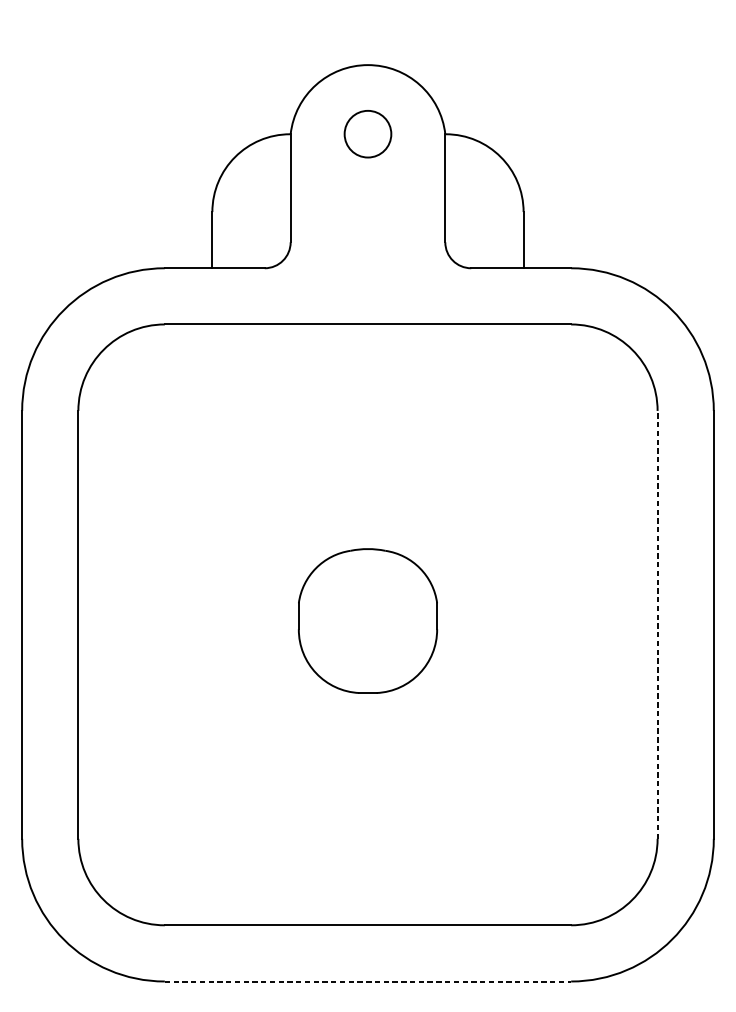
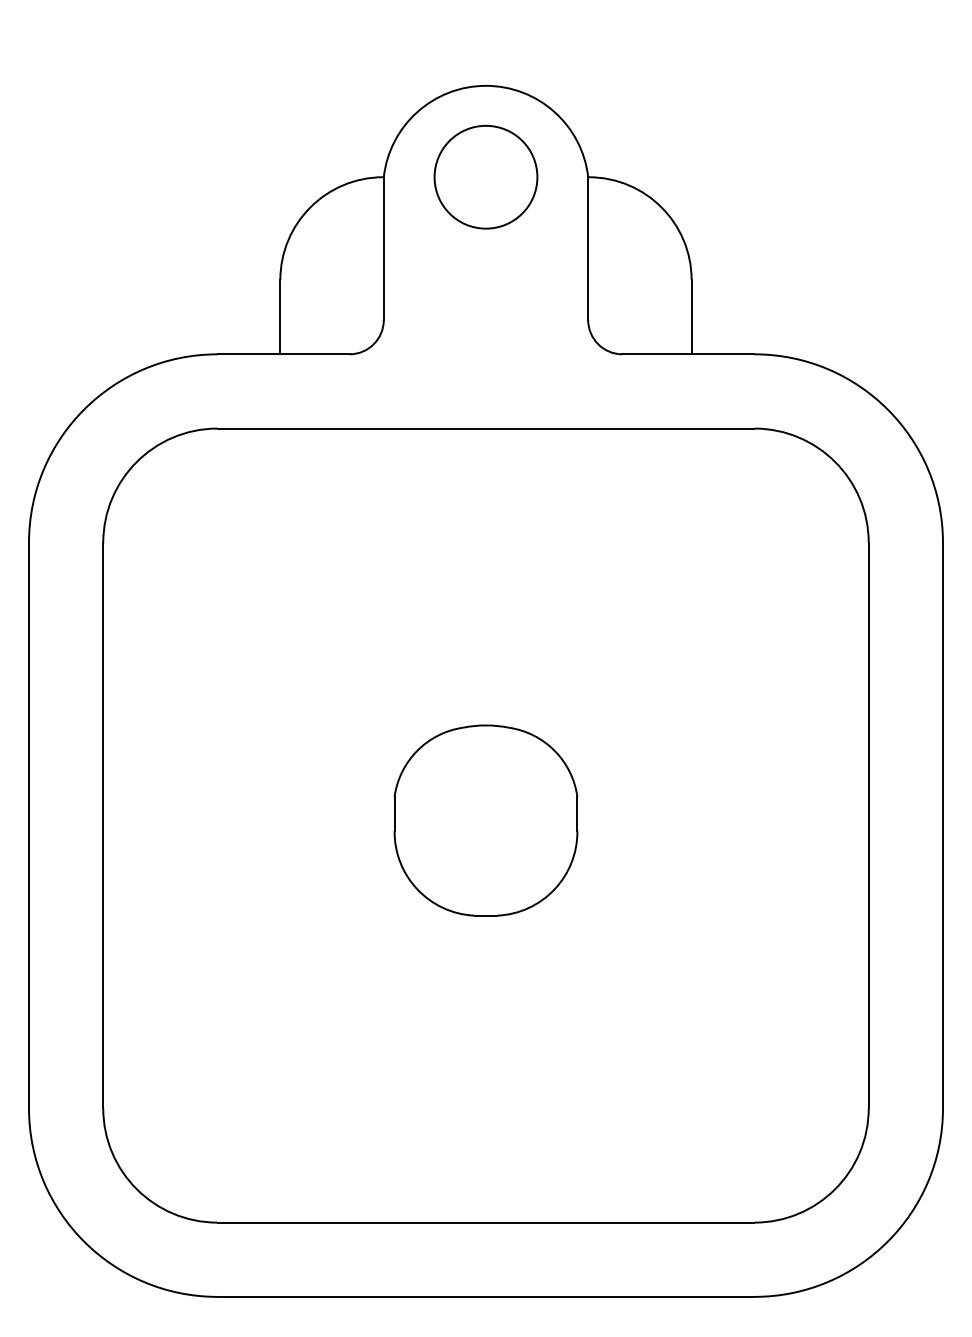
circle: (367, 133) -> (485, 176), size x1.67
line: (657, 624) -> (868, 825), dashed -> solid
line: (368, 981) -> (486, 1296), dashed -> solid

